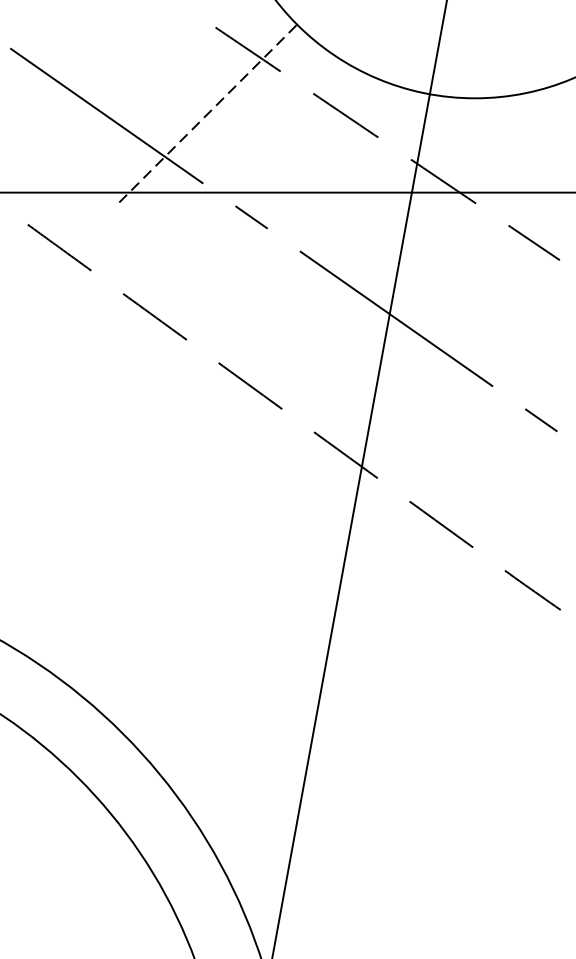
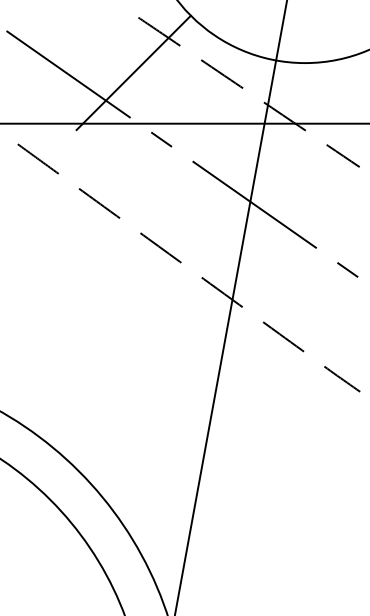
line: (207, 112) -> (133, 72), dashed -> solid

